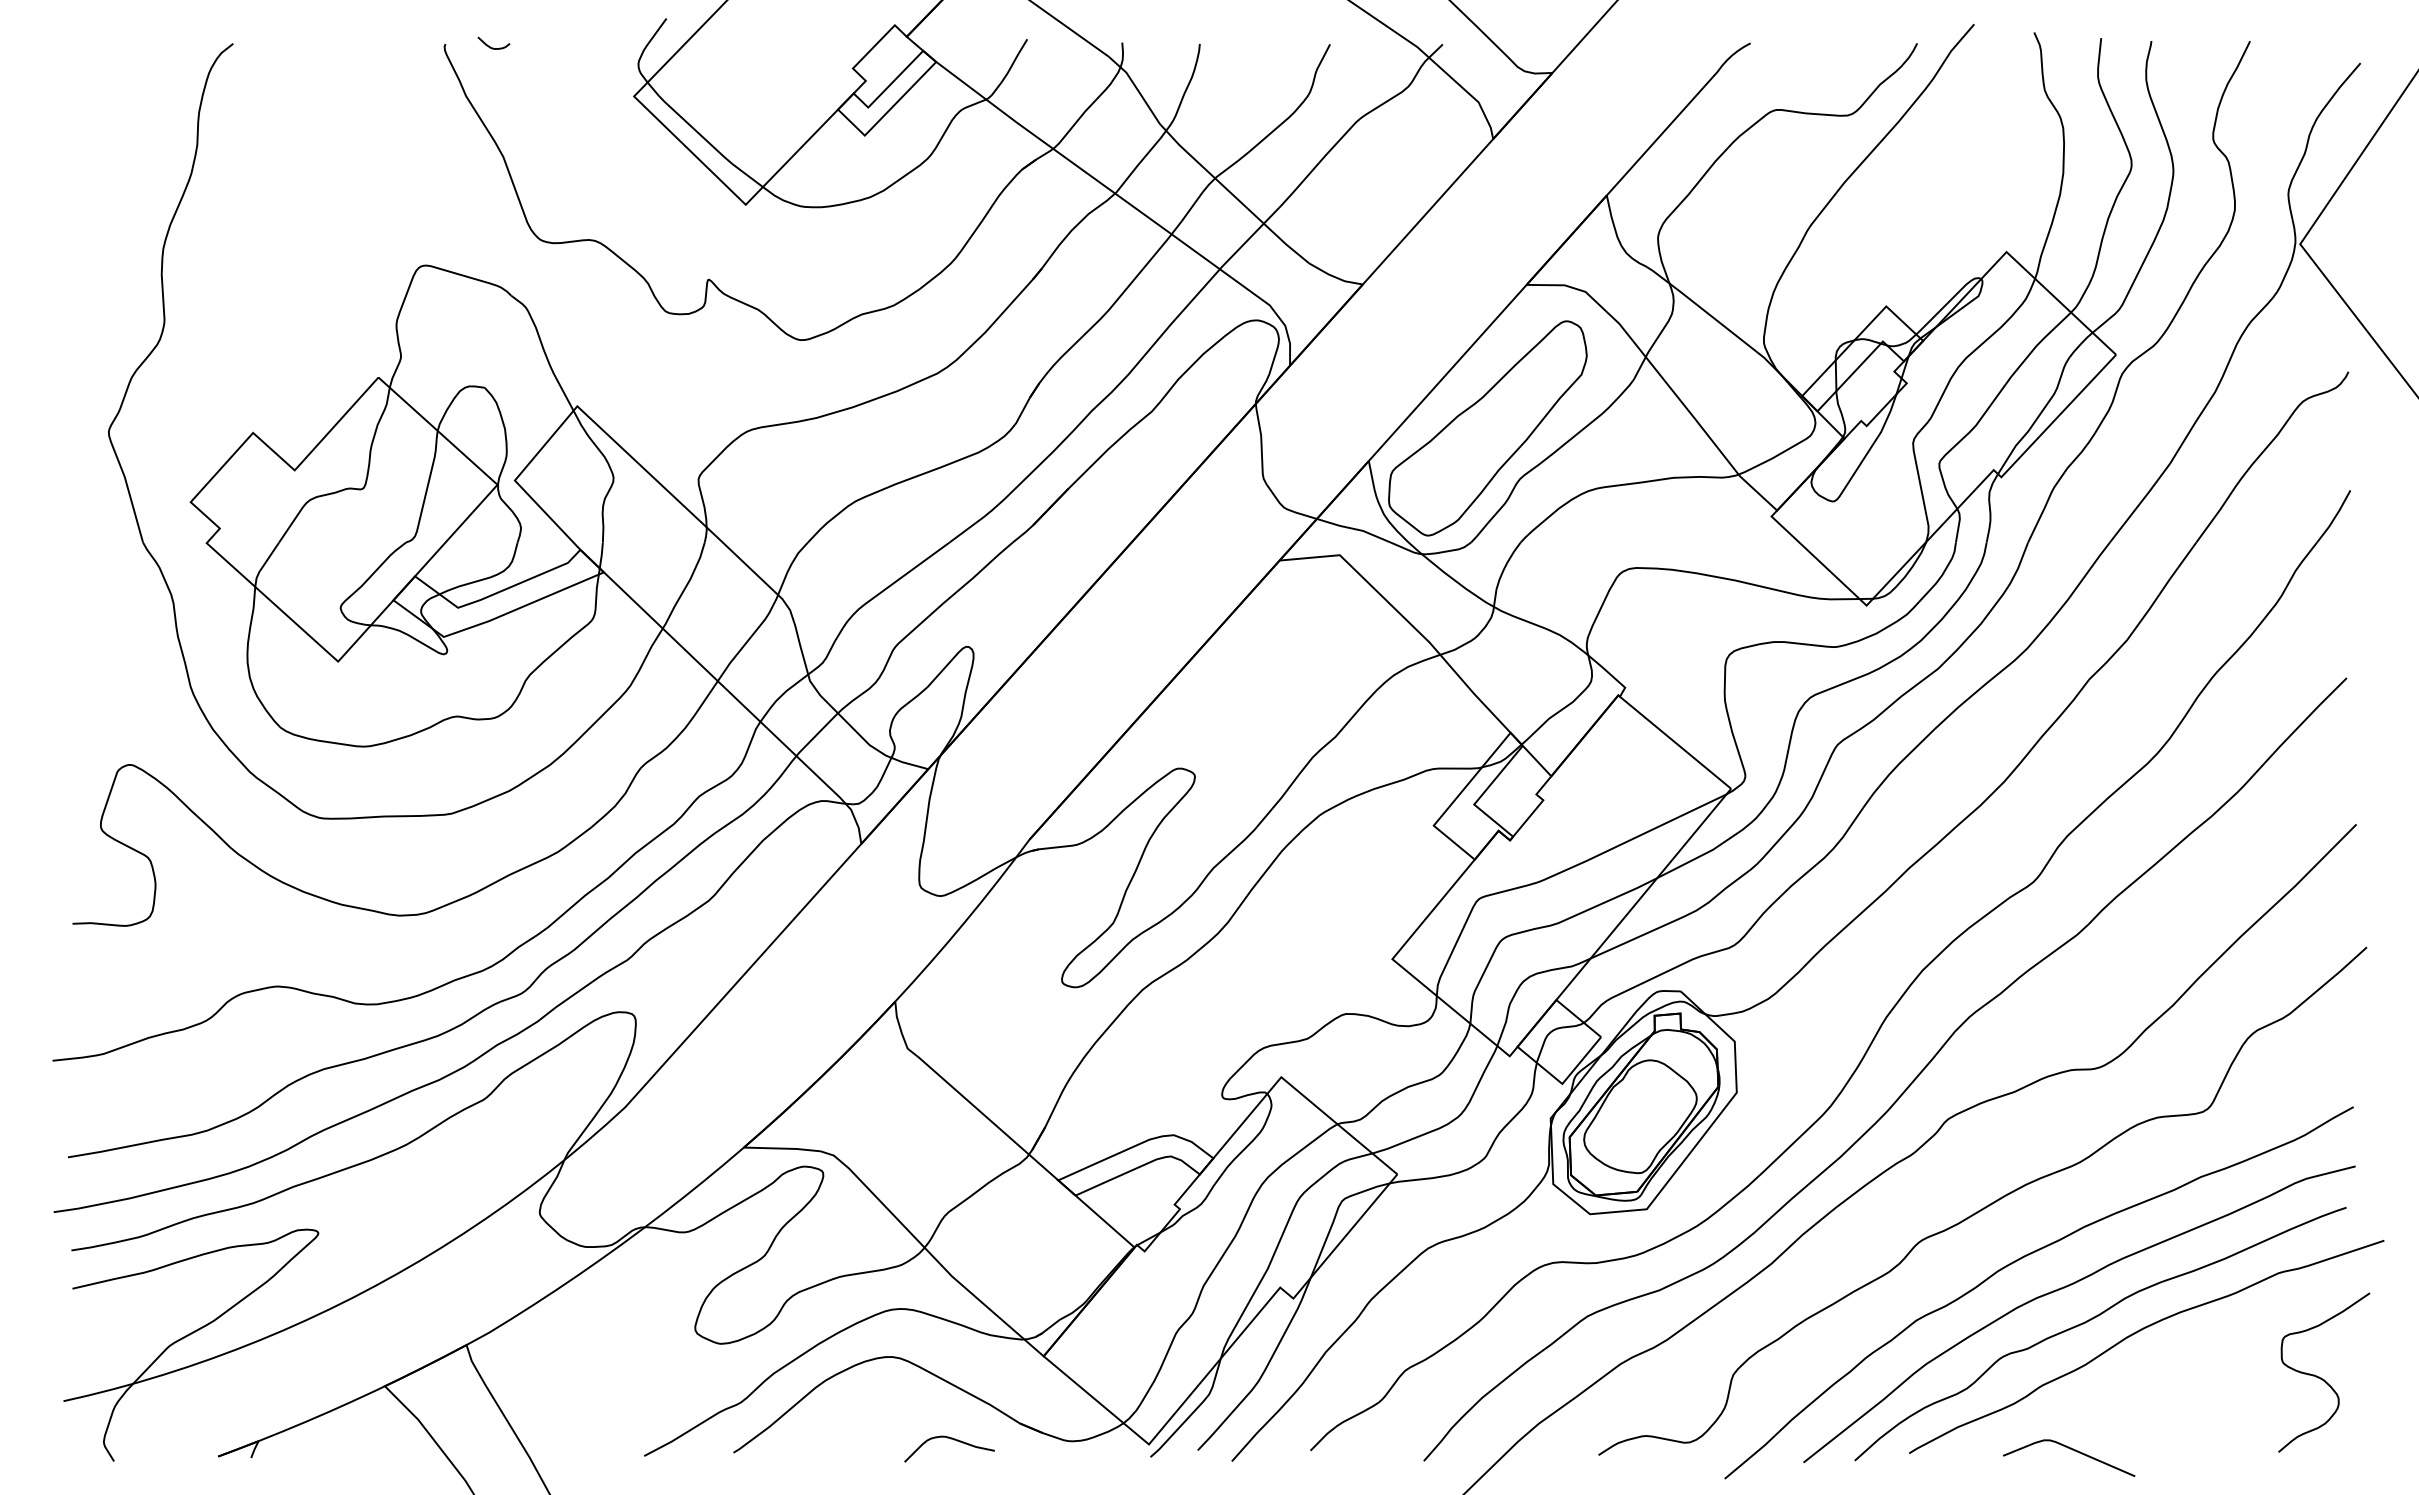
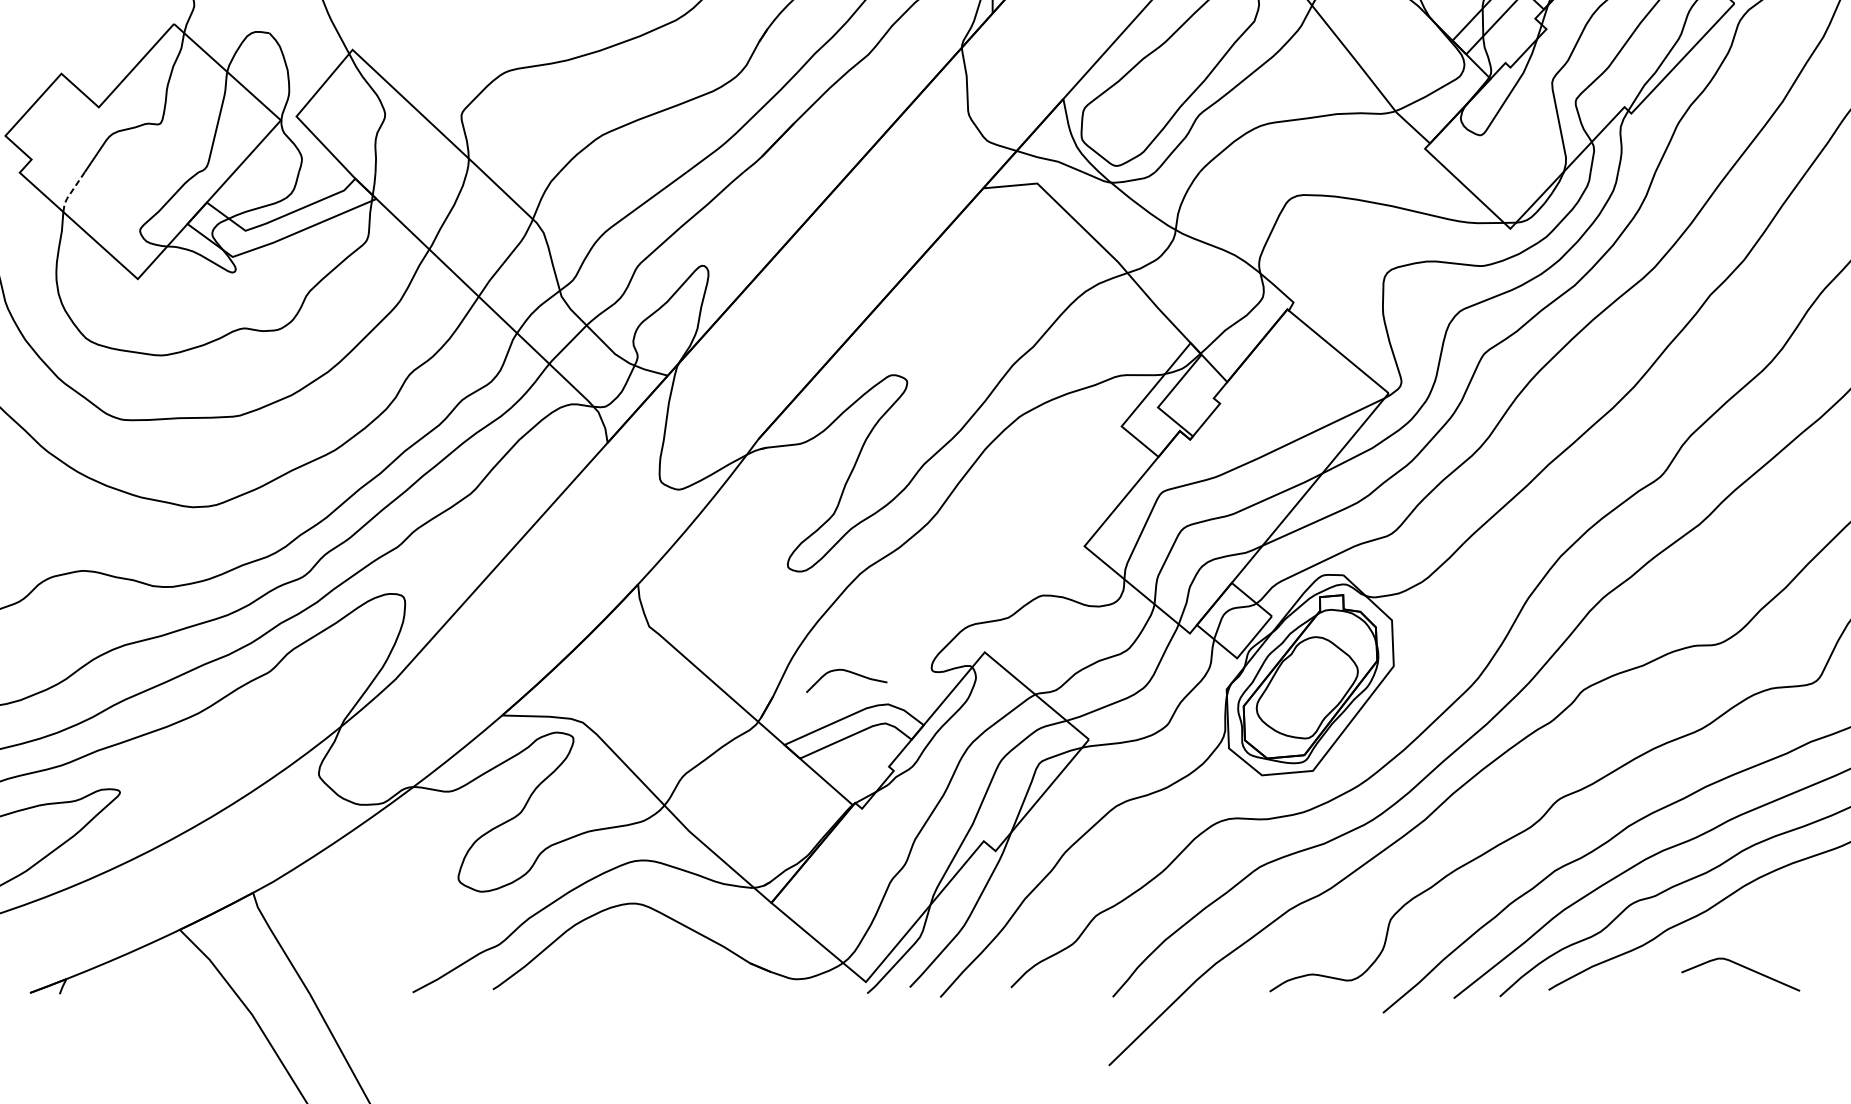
line: (264, 564) -> (71, 191), solid -> dashed
curve: (950, 1439) -> (847, 672), moved
curve: (2072, 1450) -> (1743, 967), moved

